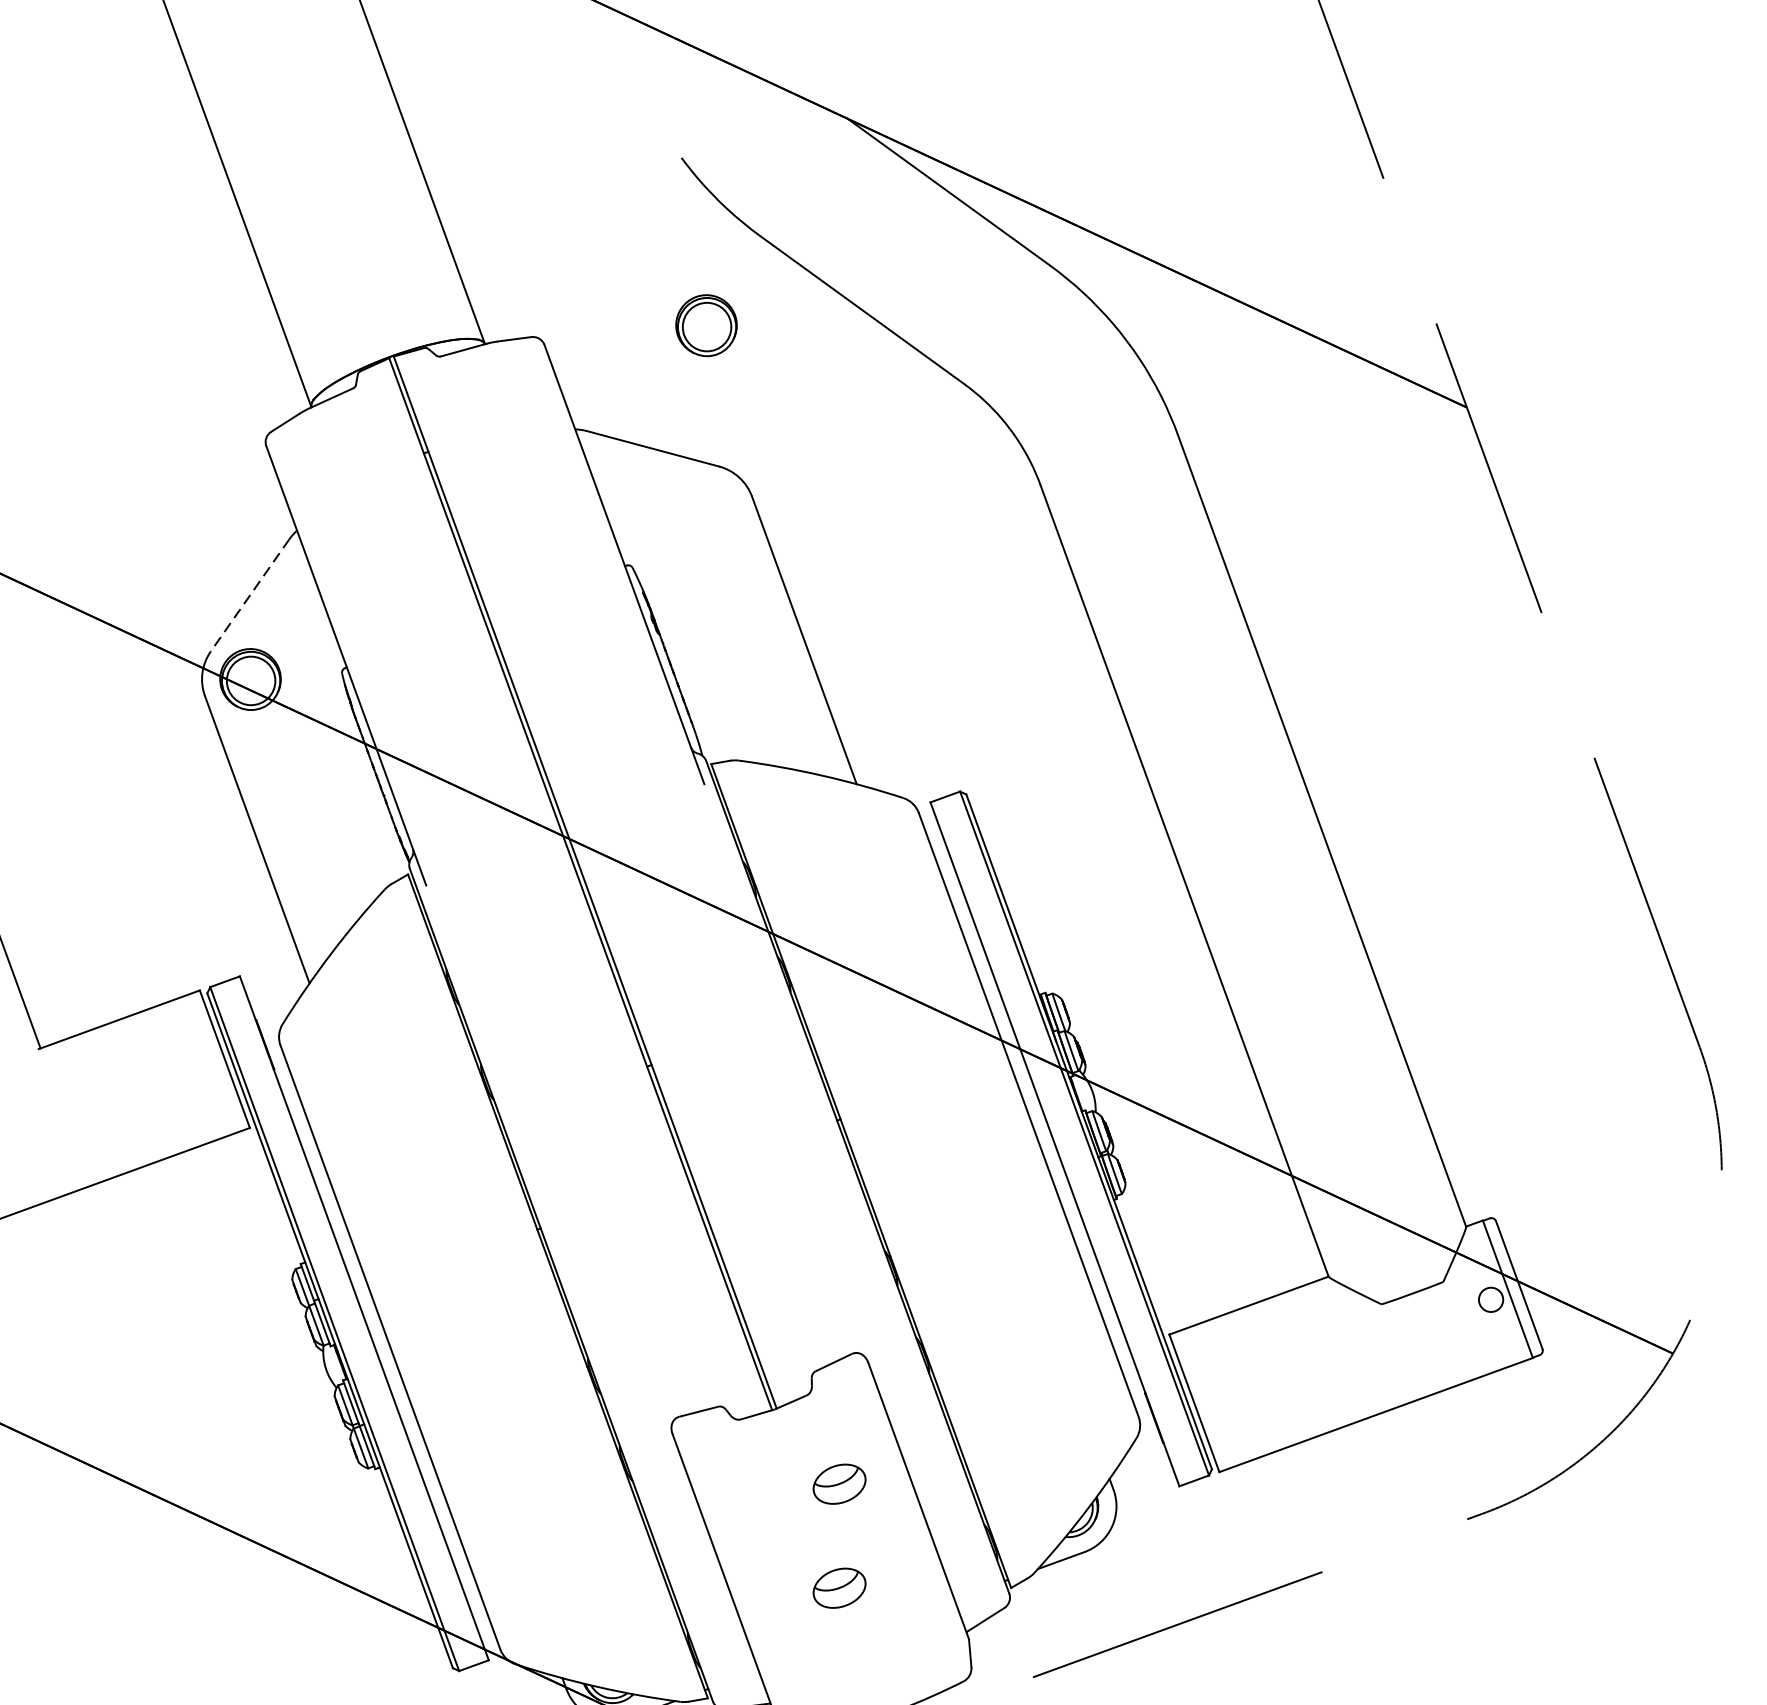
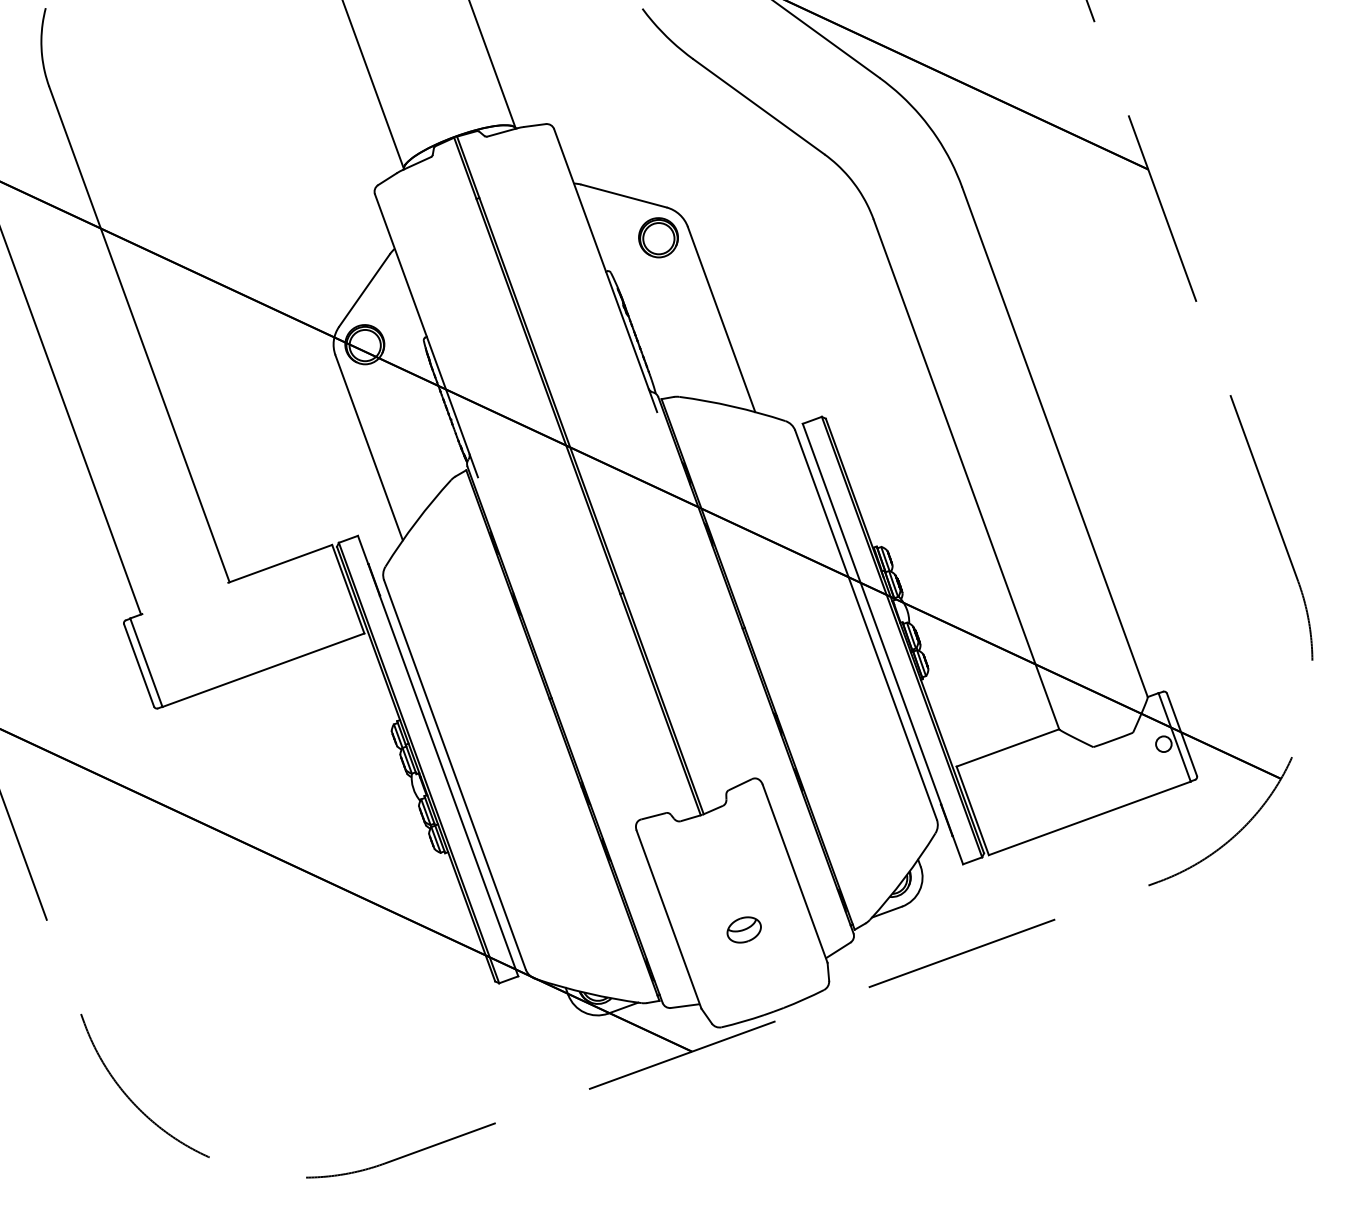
part: (706, 325) -> (658, 237), moved
line: (250, 595) -> (364, 290), dashed -> solid
part: (838, 1483) -> (743, 862), removed

